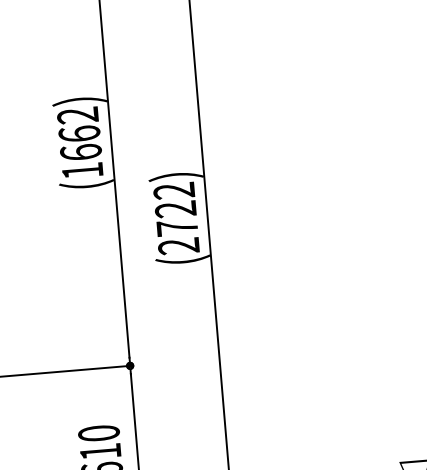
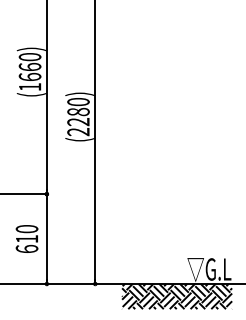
text: (78, 116) -> (30, 57), (1662) -> (1660)
text: (175, 210) -> (78, 112), (2722) -> (2280)

